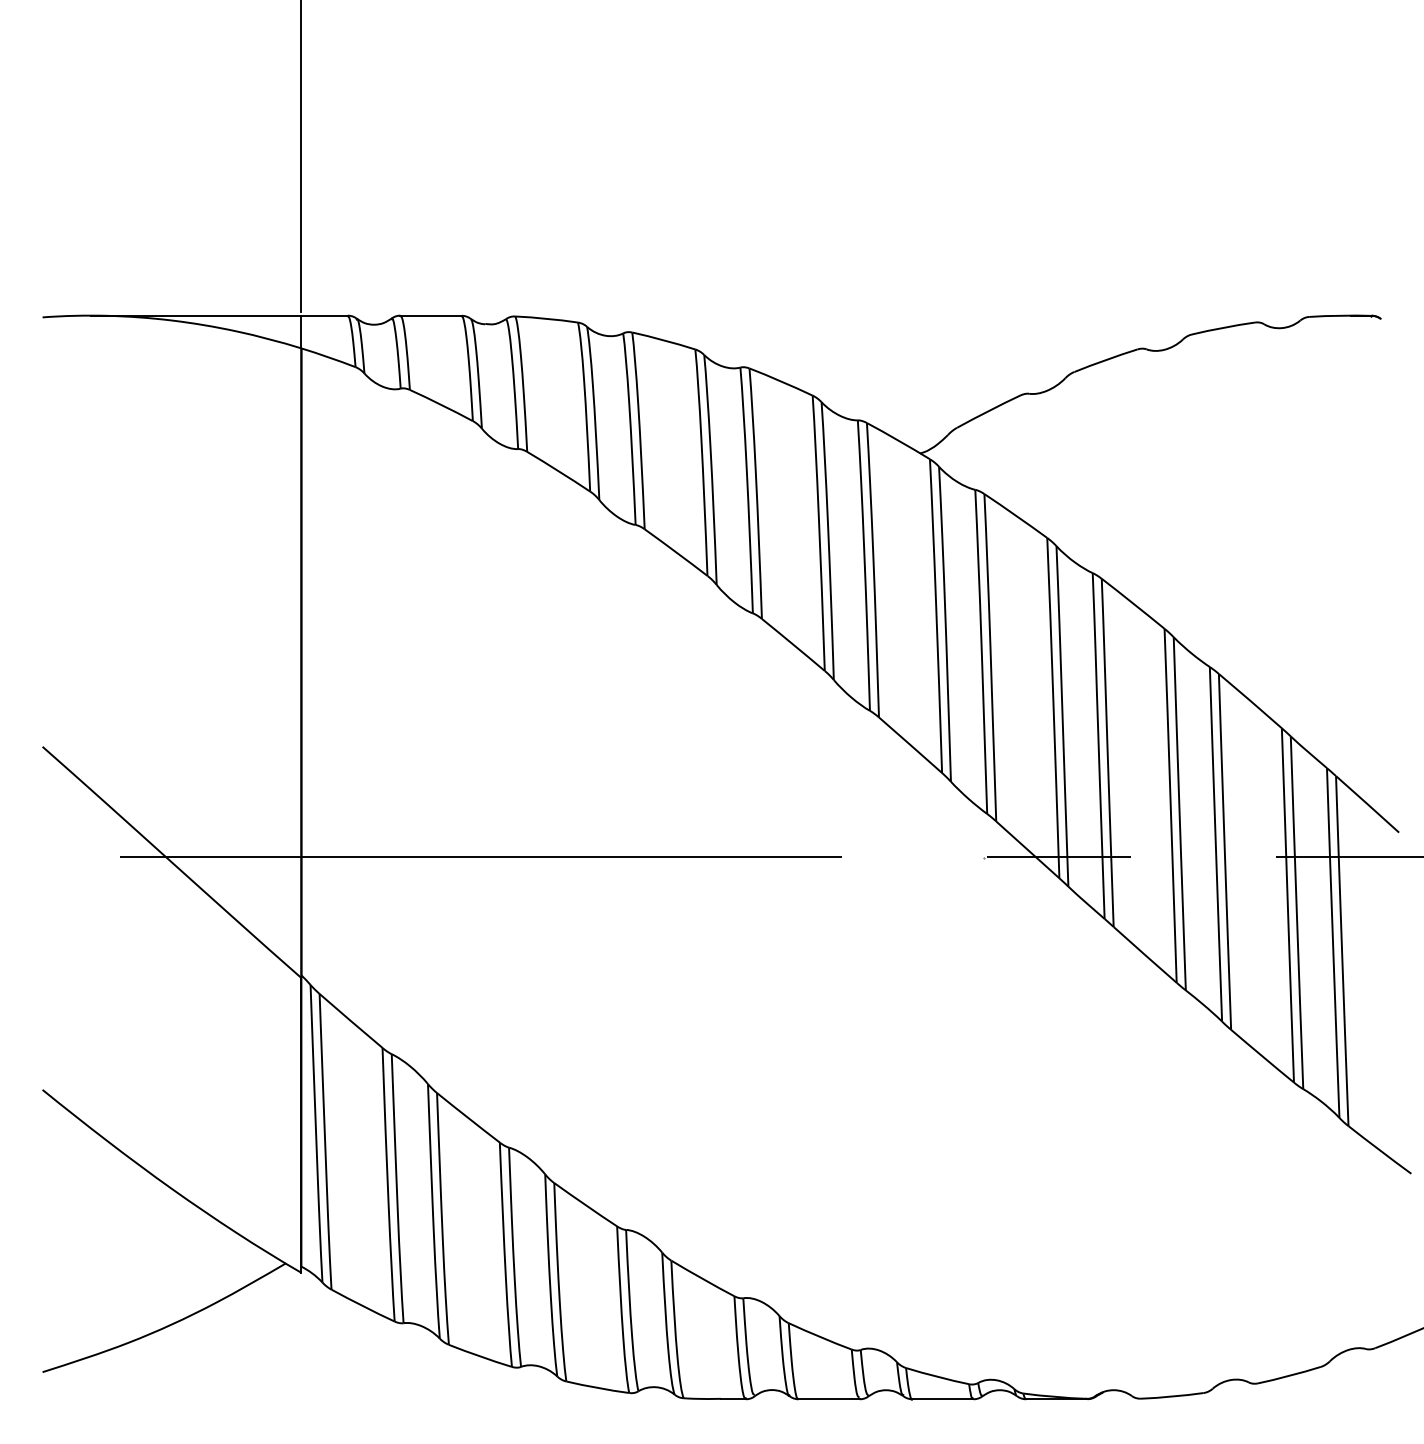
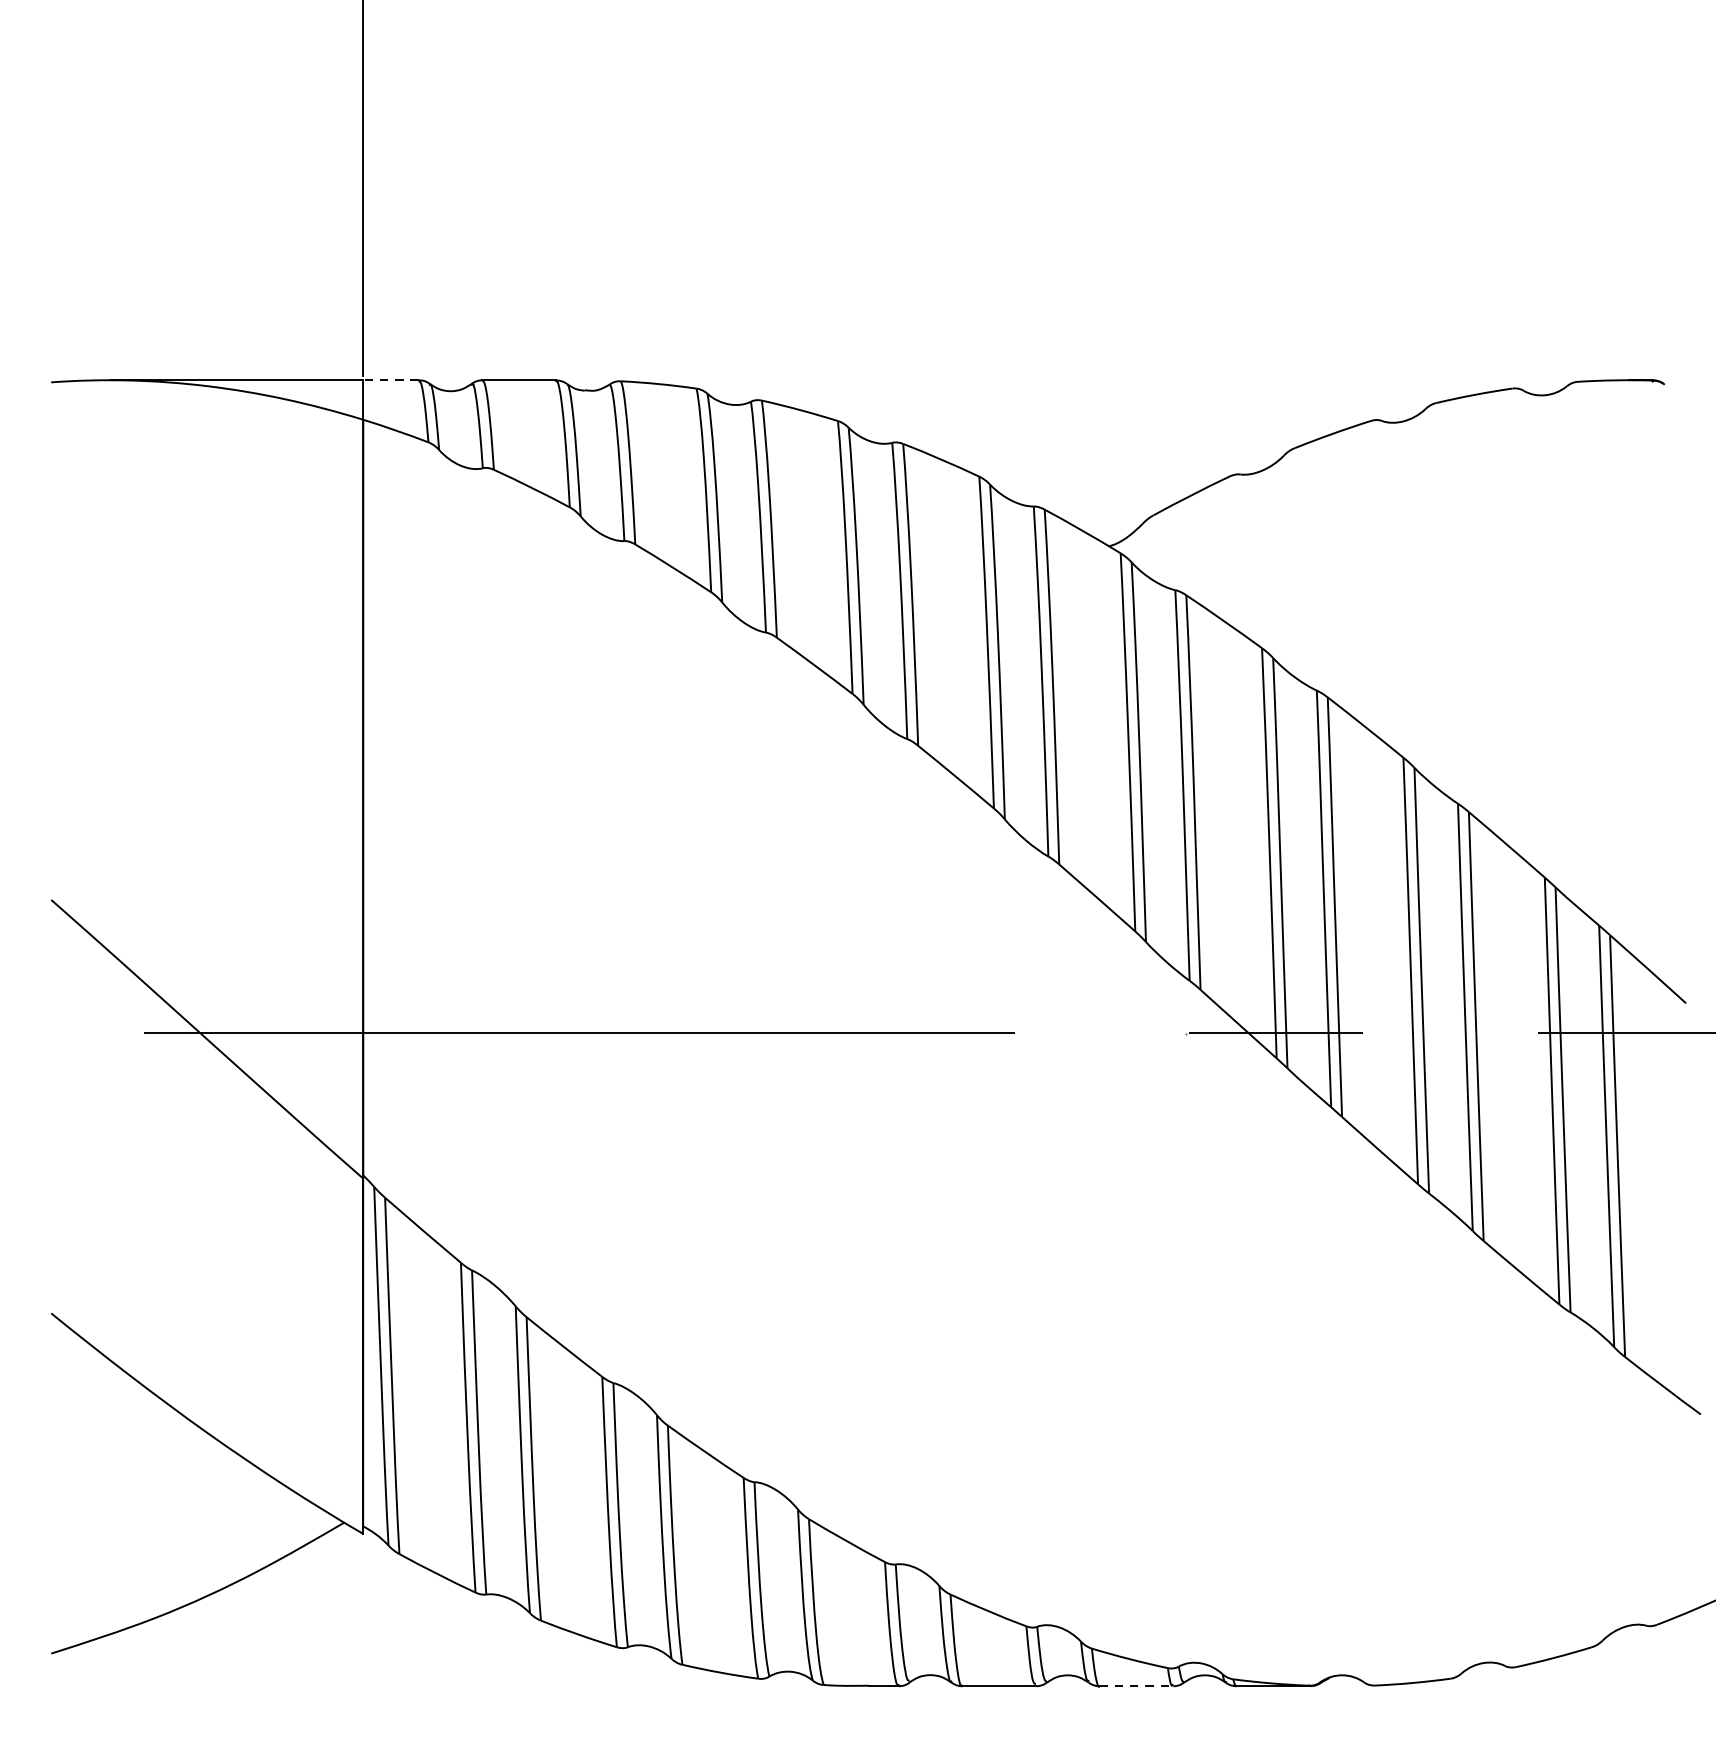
line: (324, 315) -> (390, 380), solid -> dashed
line: (942, 1399) -> (1135, 1686), solid -> dashed

